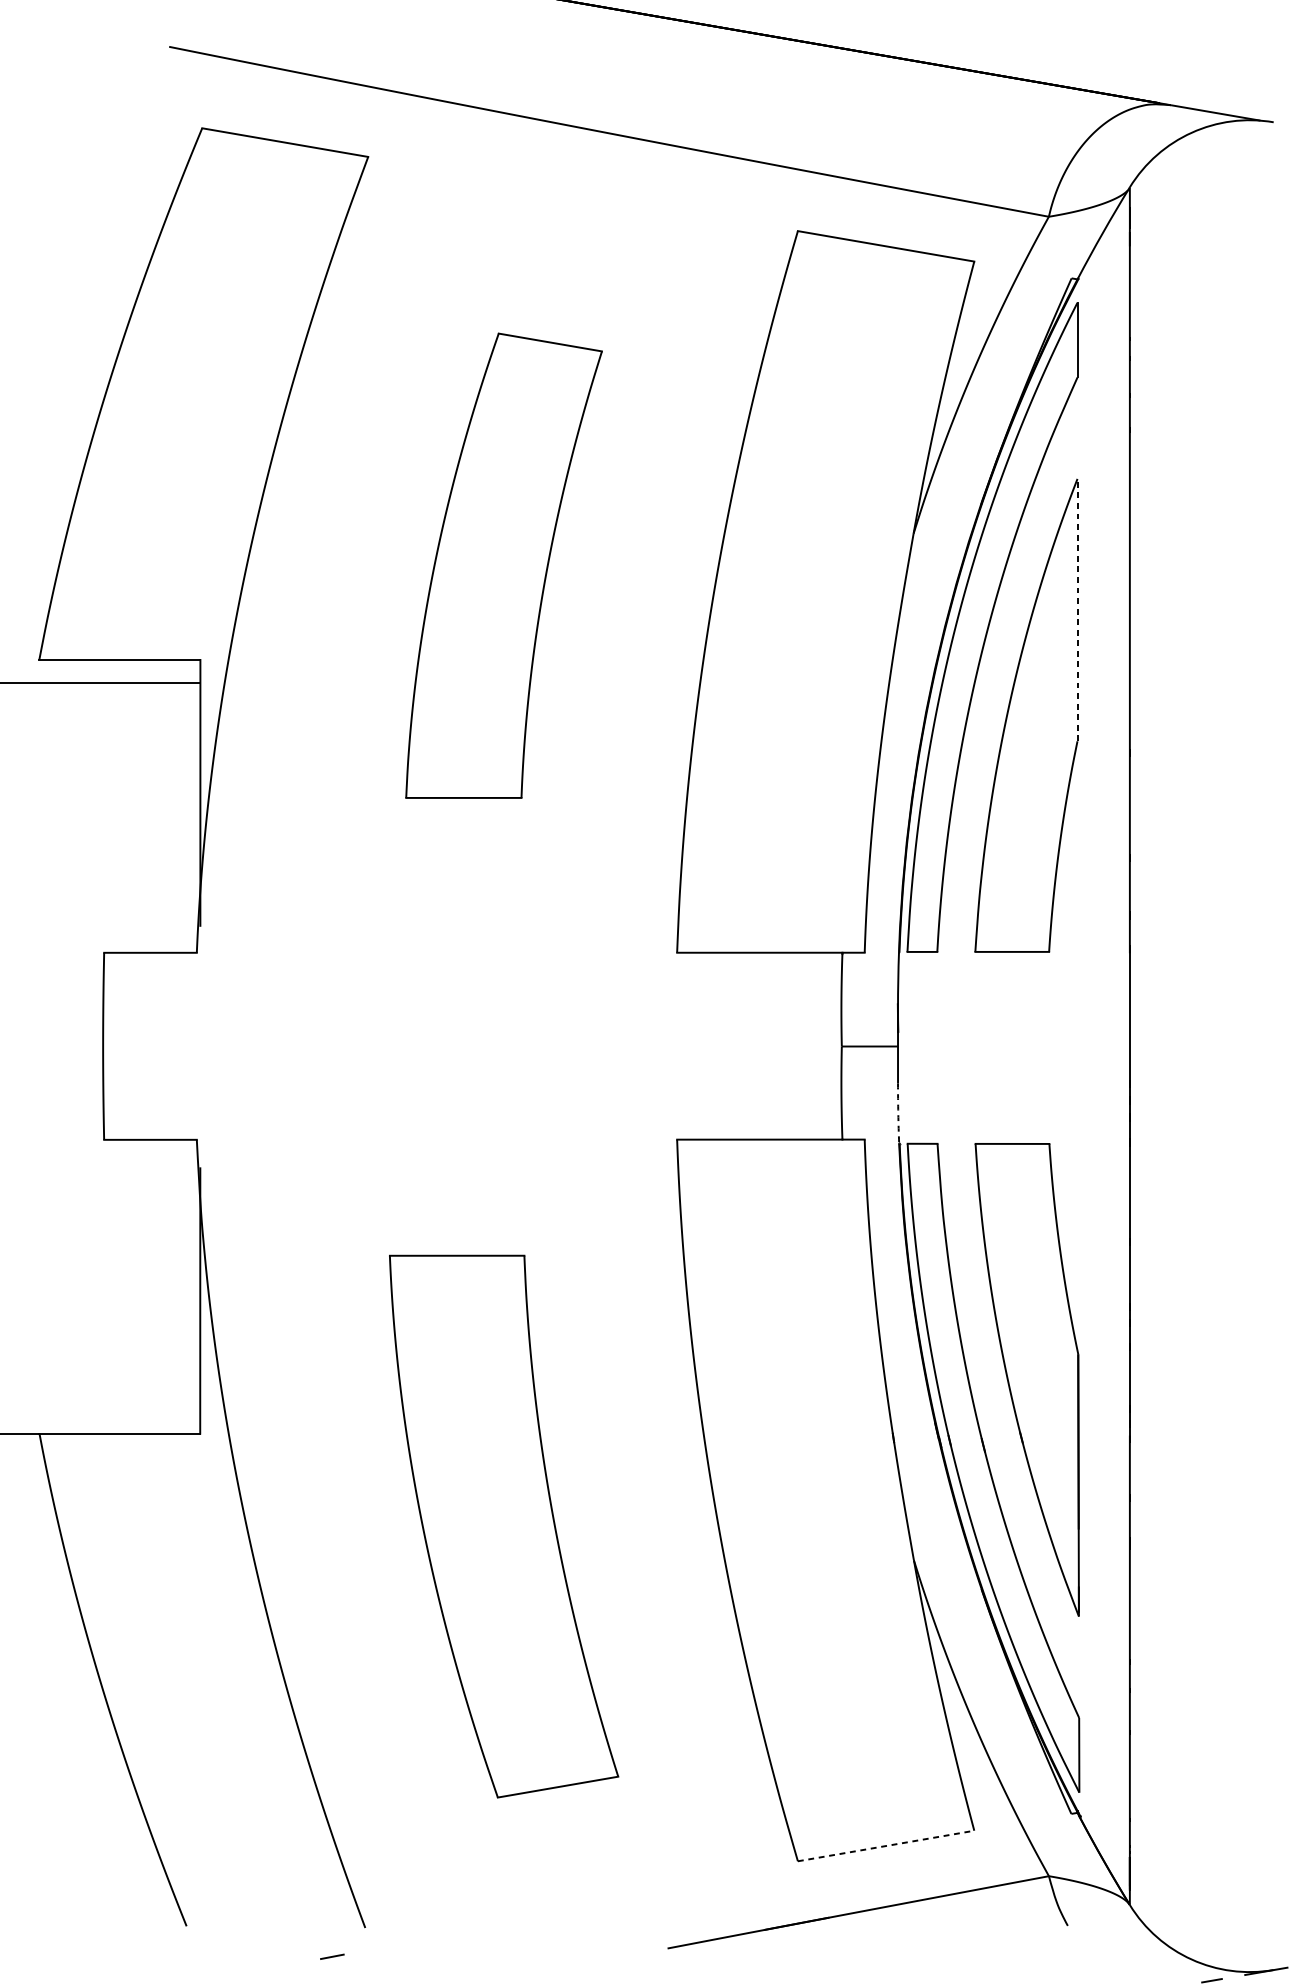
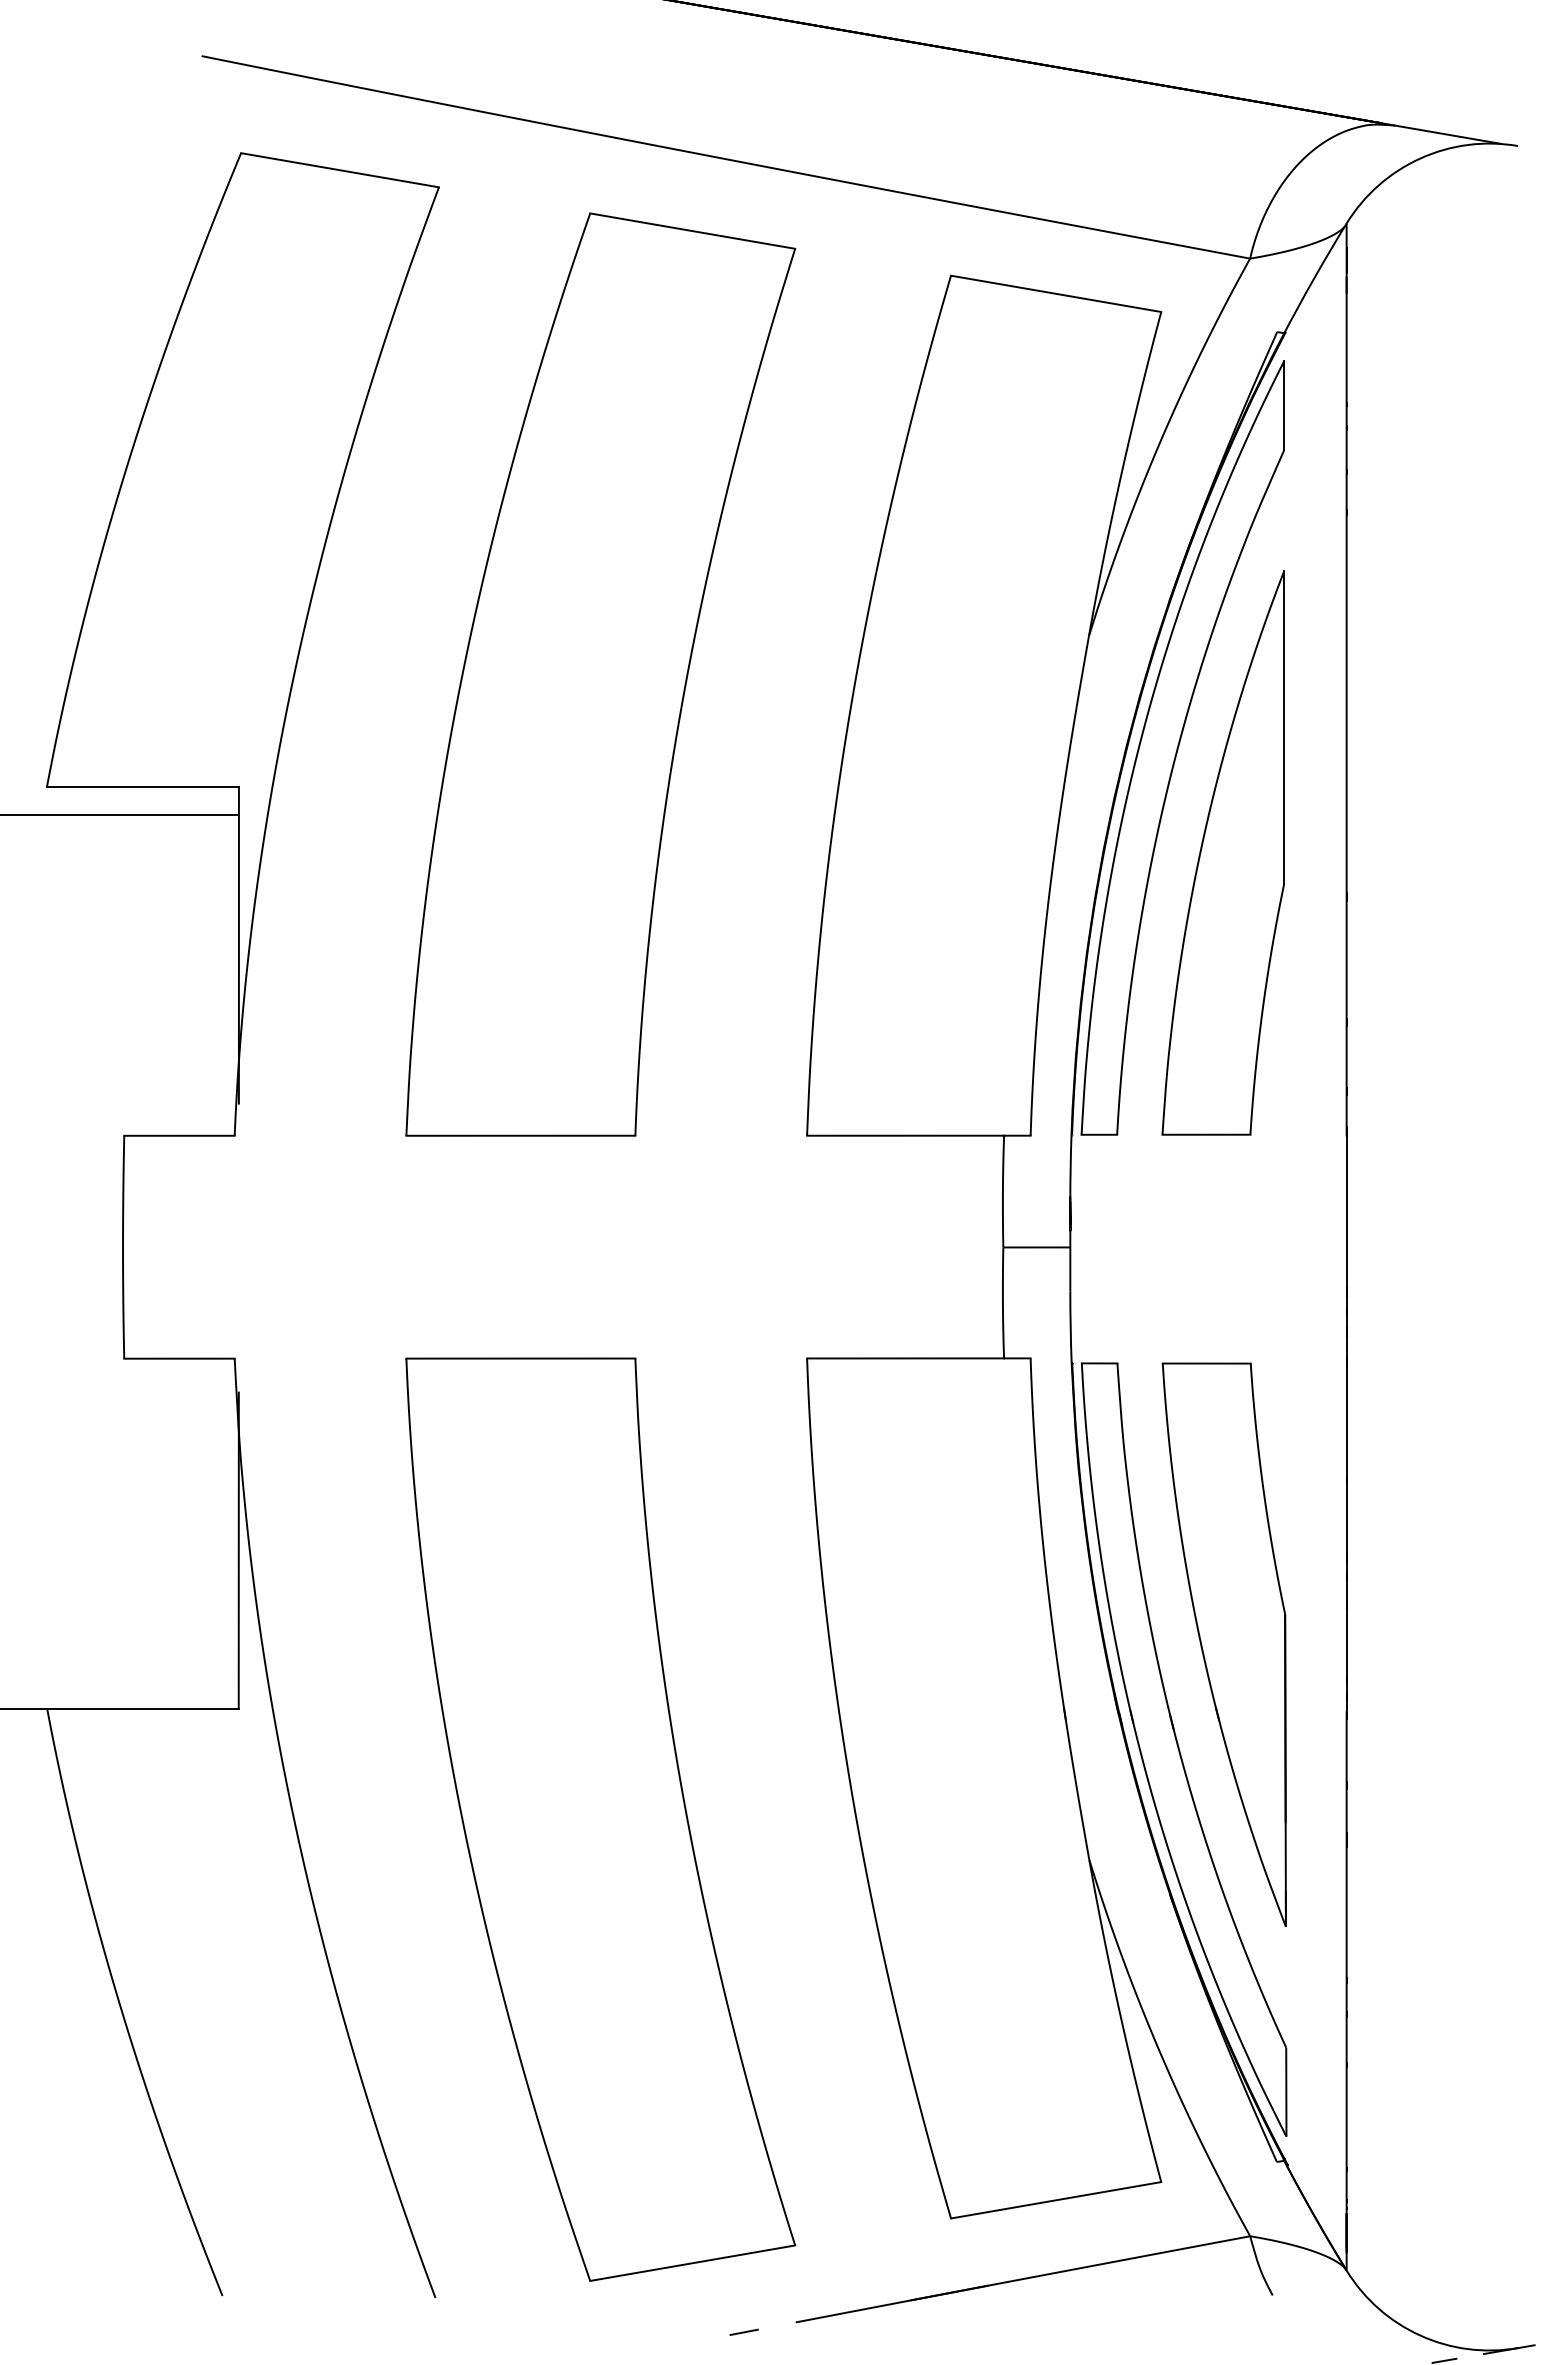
part: (503, 565) -> (600, 674), size x1.67
line: (1077, 609) -> (1284, 726), dashed -> solid
arc: (898, 1113) -> (1070, 1327), dashed -> solid
part: (503, 1526) -> (600, 1819), size x1.43
line: (886, 1846) -> (1056, 2200), dashed -> solid
line: (331, 1956) -> (743, 2331), moved

